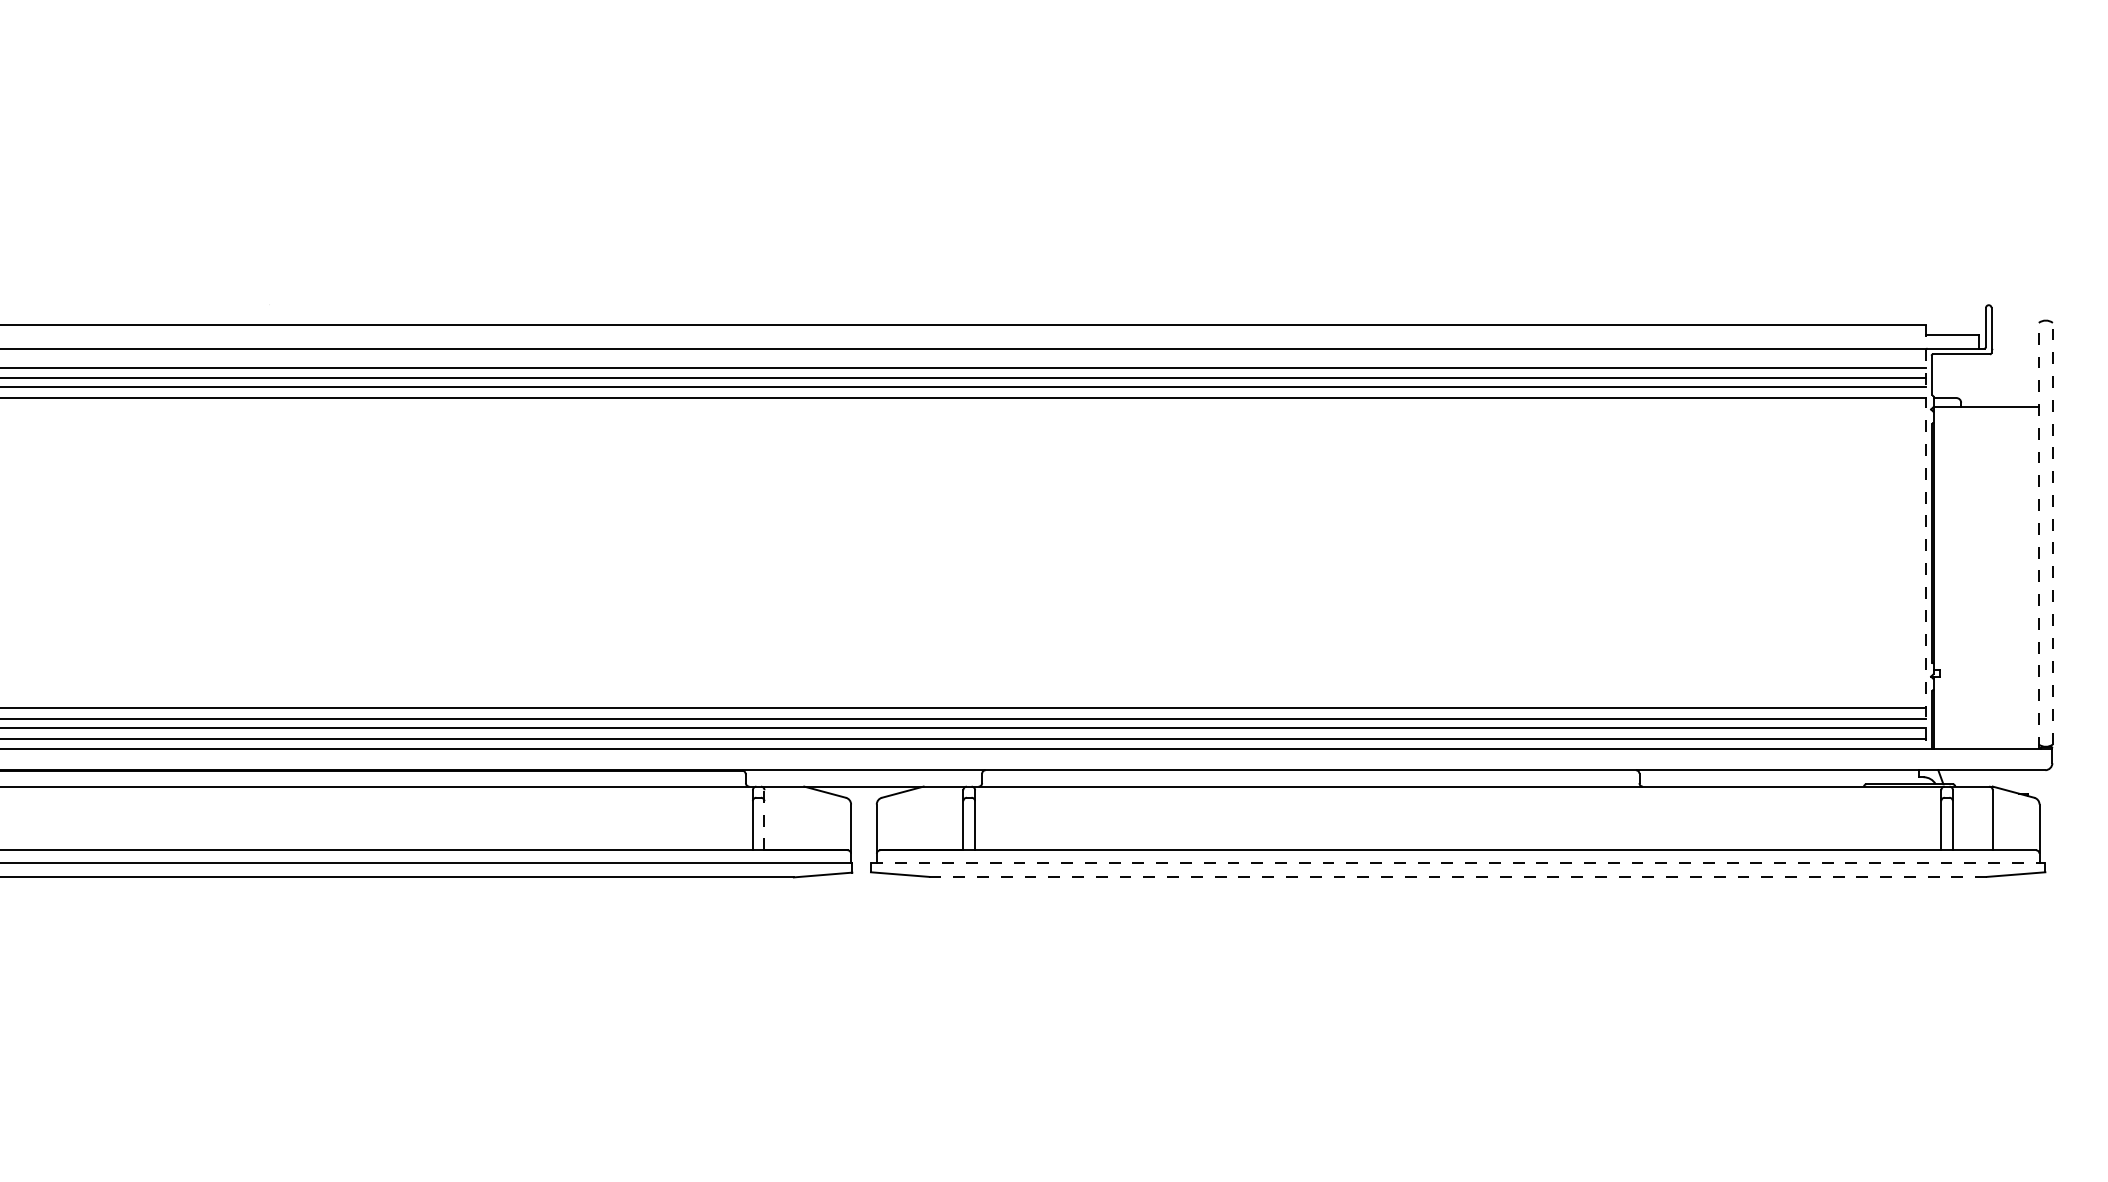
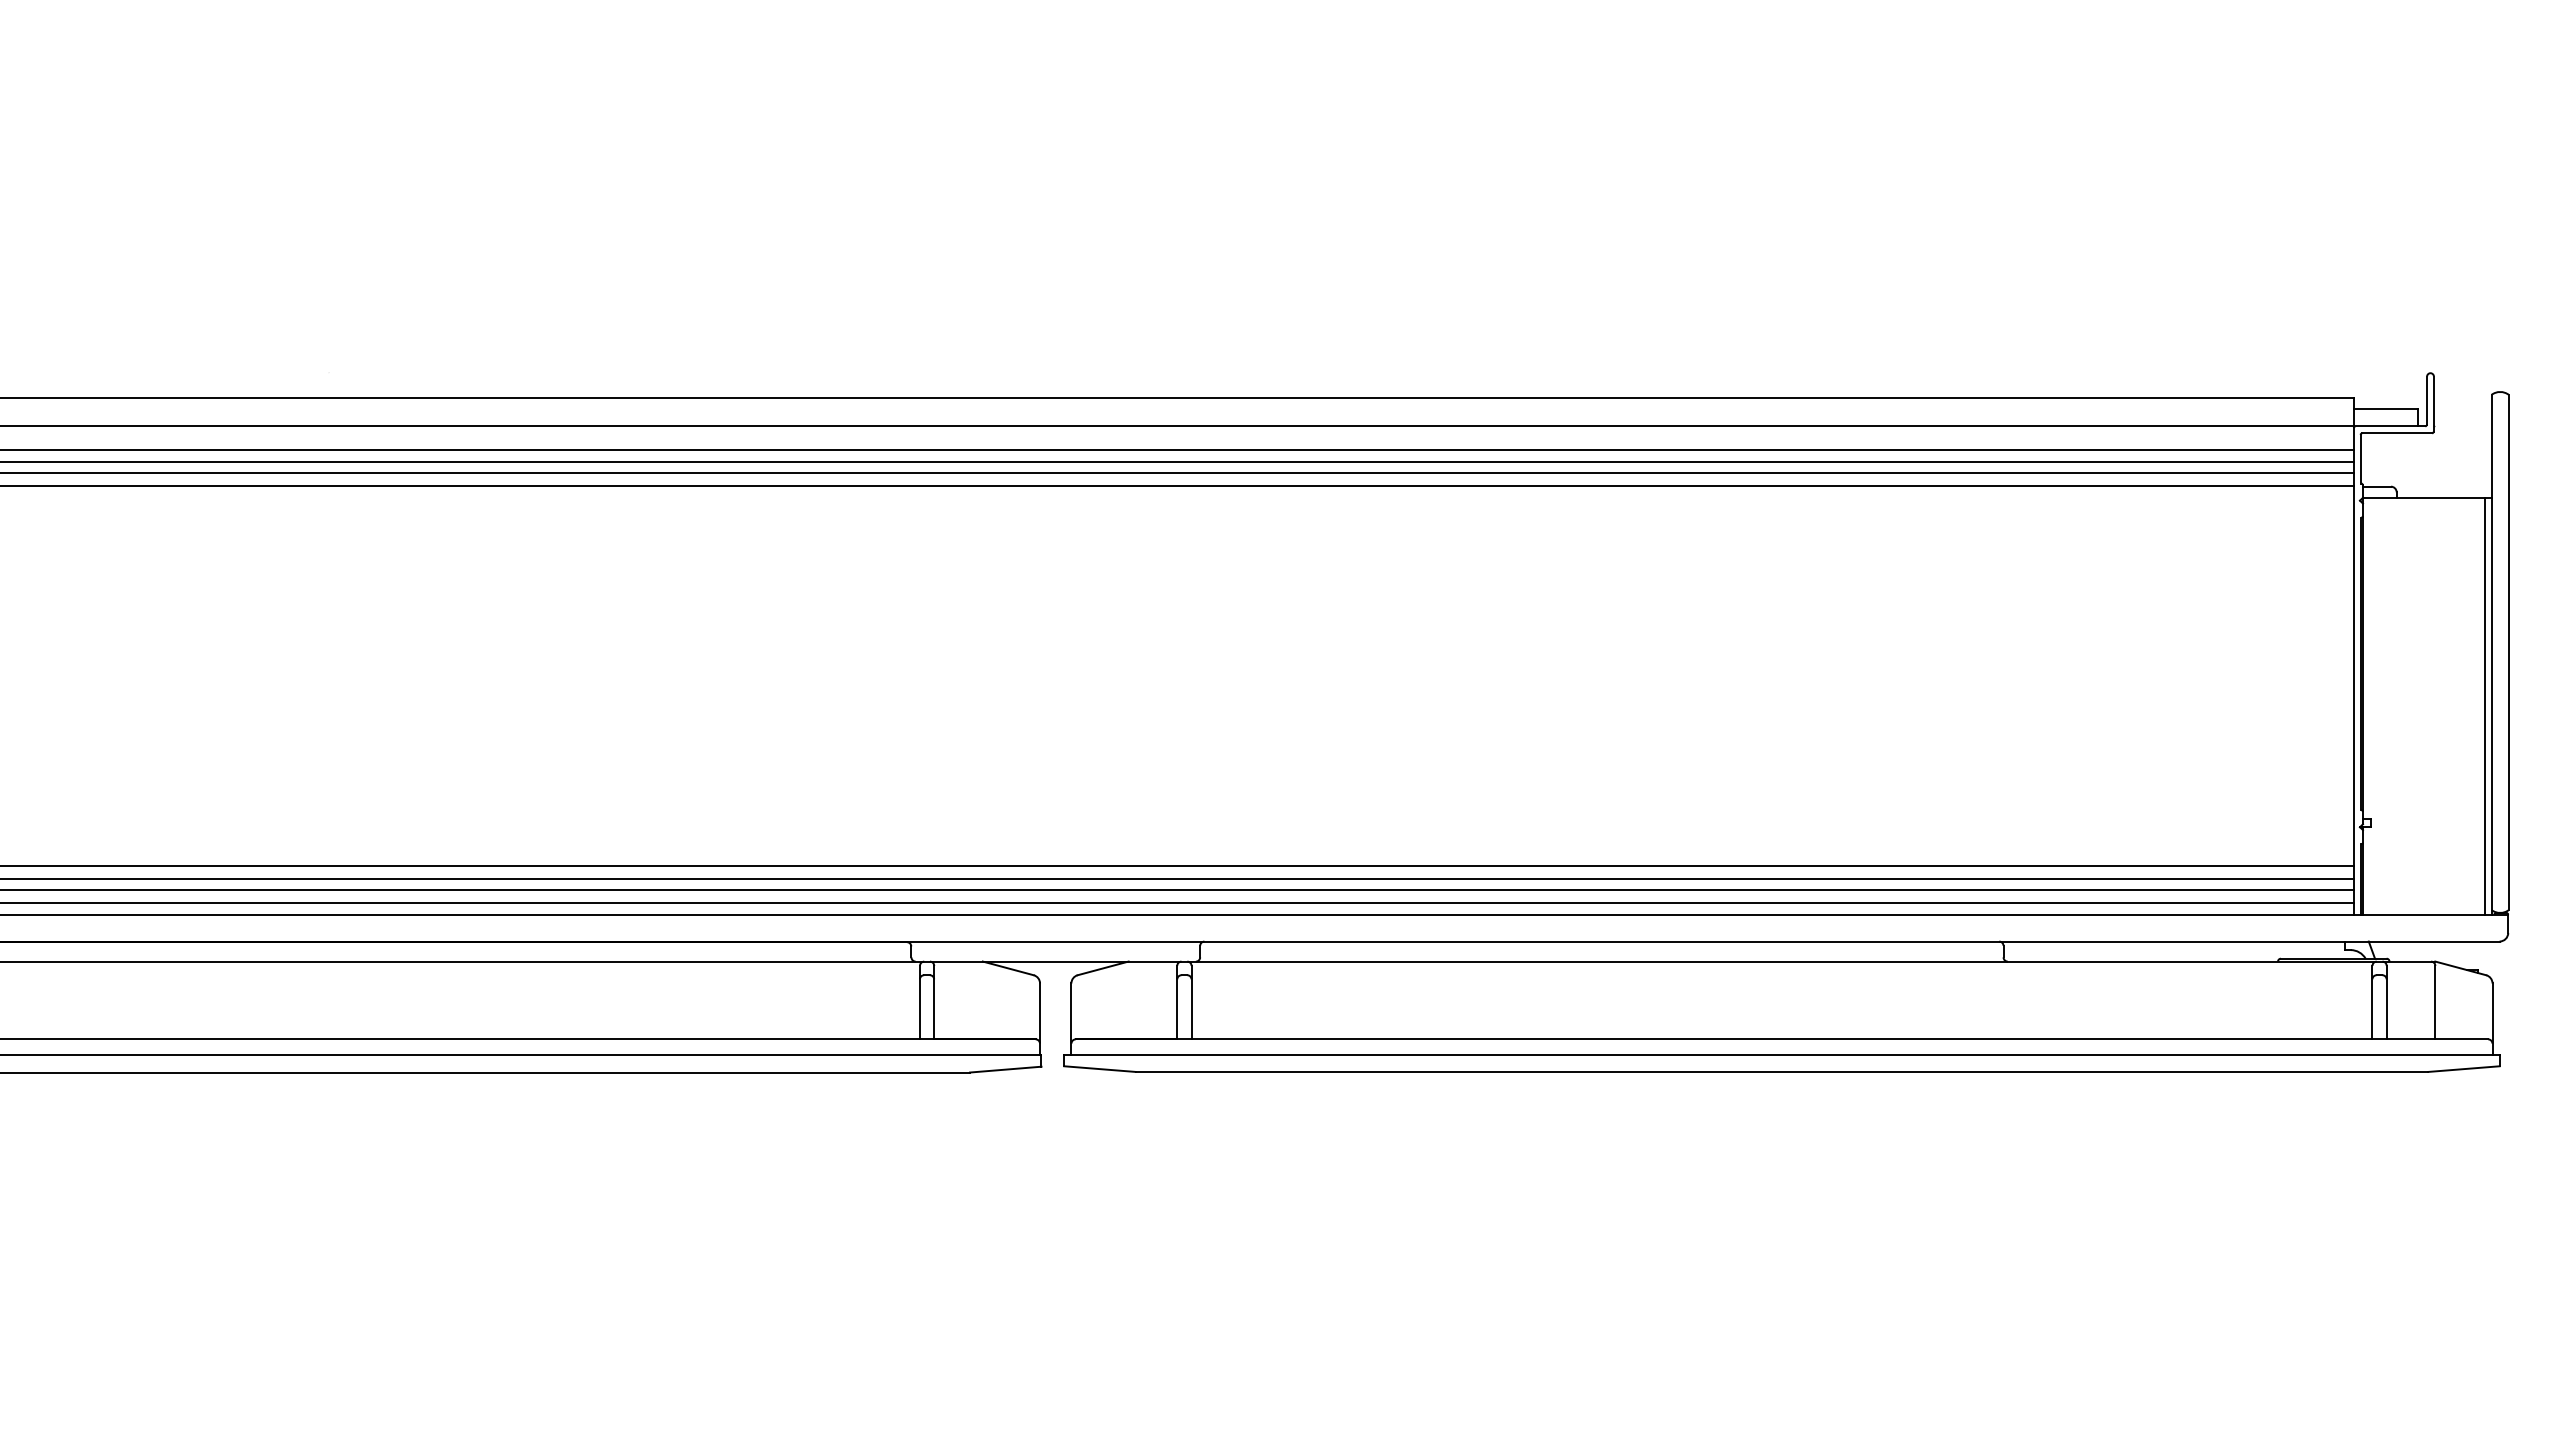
line: (2052, 533) -> (2508, 652), dashed -> solid
line: (2038, 535) -> (2491, 654), dashed -> solid
line: (1925, 536) -> (2353, 656), dashed -> solid
line: (2032, 577) -> (2484, 706), added
line: (764, 820) -> (934, 1002), dashed -> solid
line: (1457, 862) -> (1781, 1054), dashed -> solid
line: (1458, 876) -> (1782, 1071), dashed -> solid

